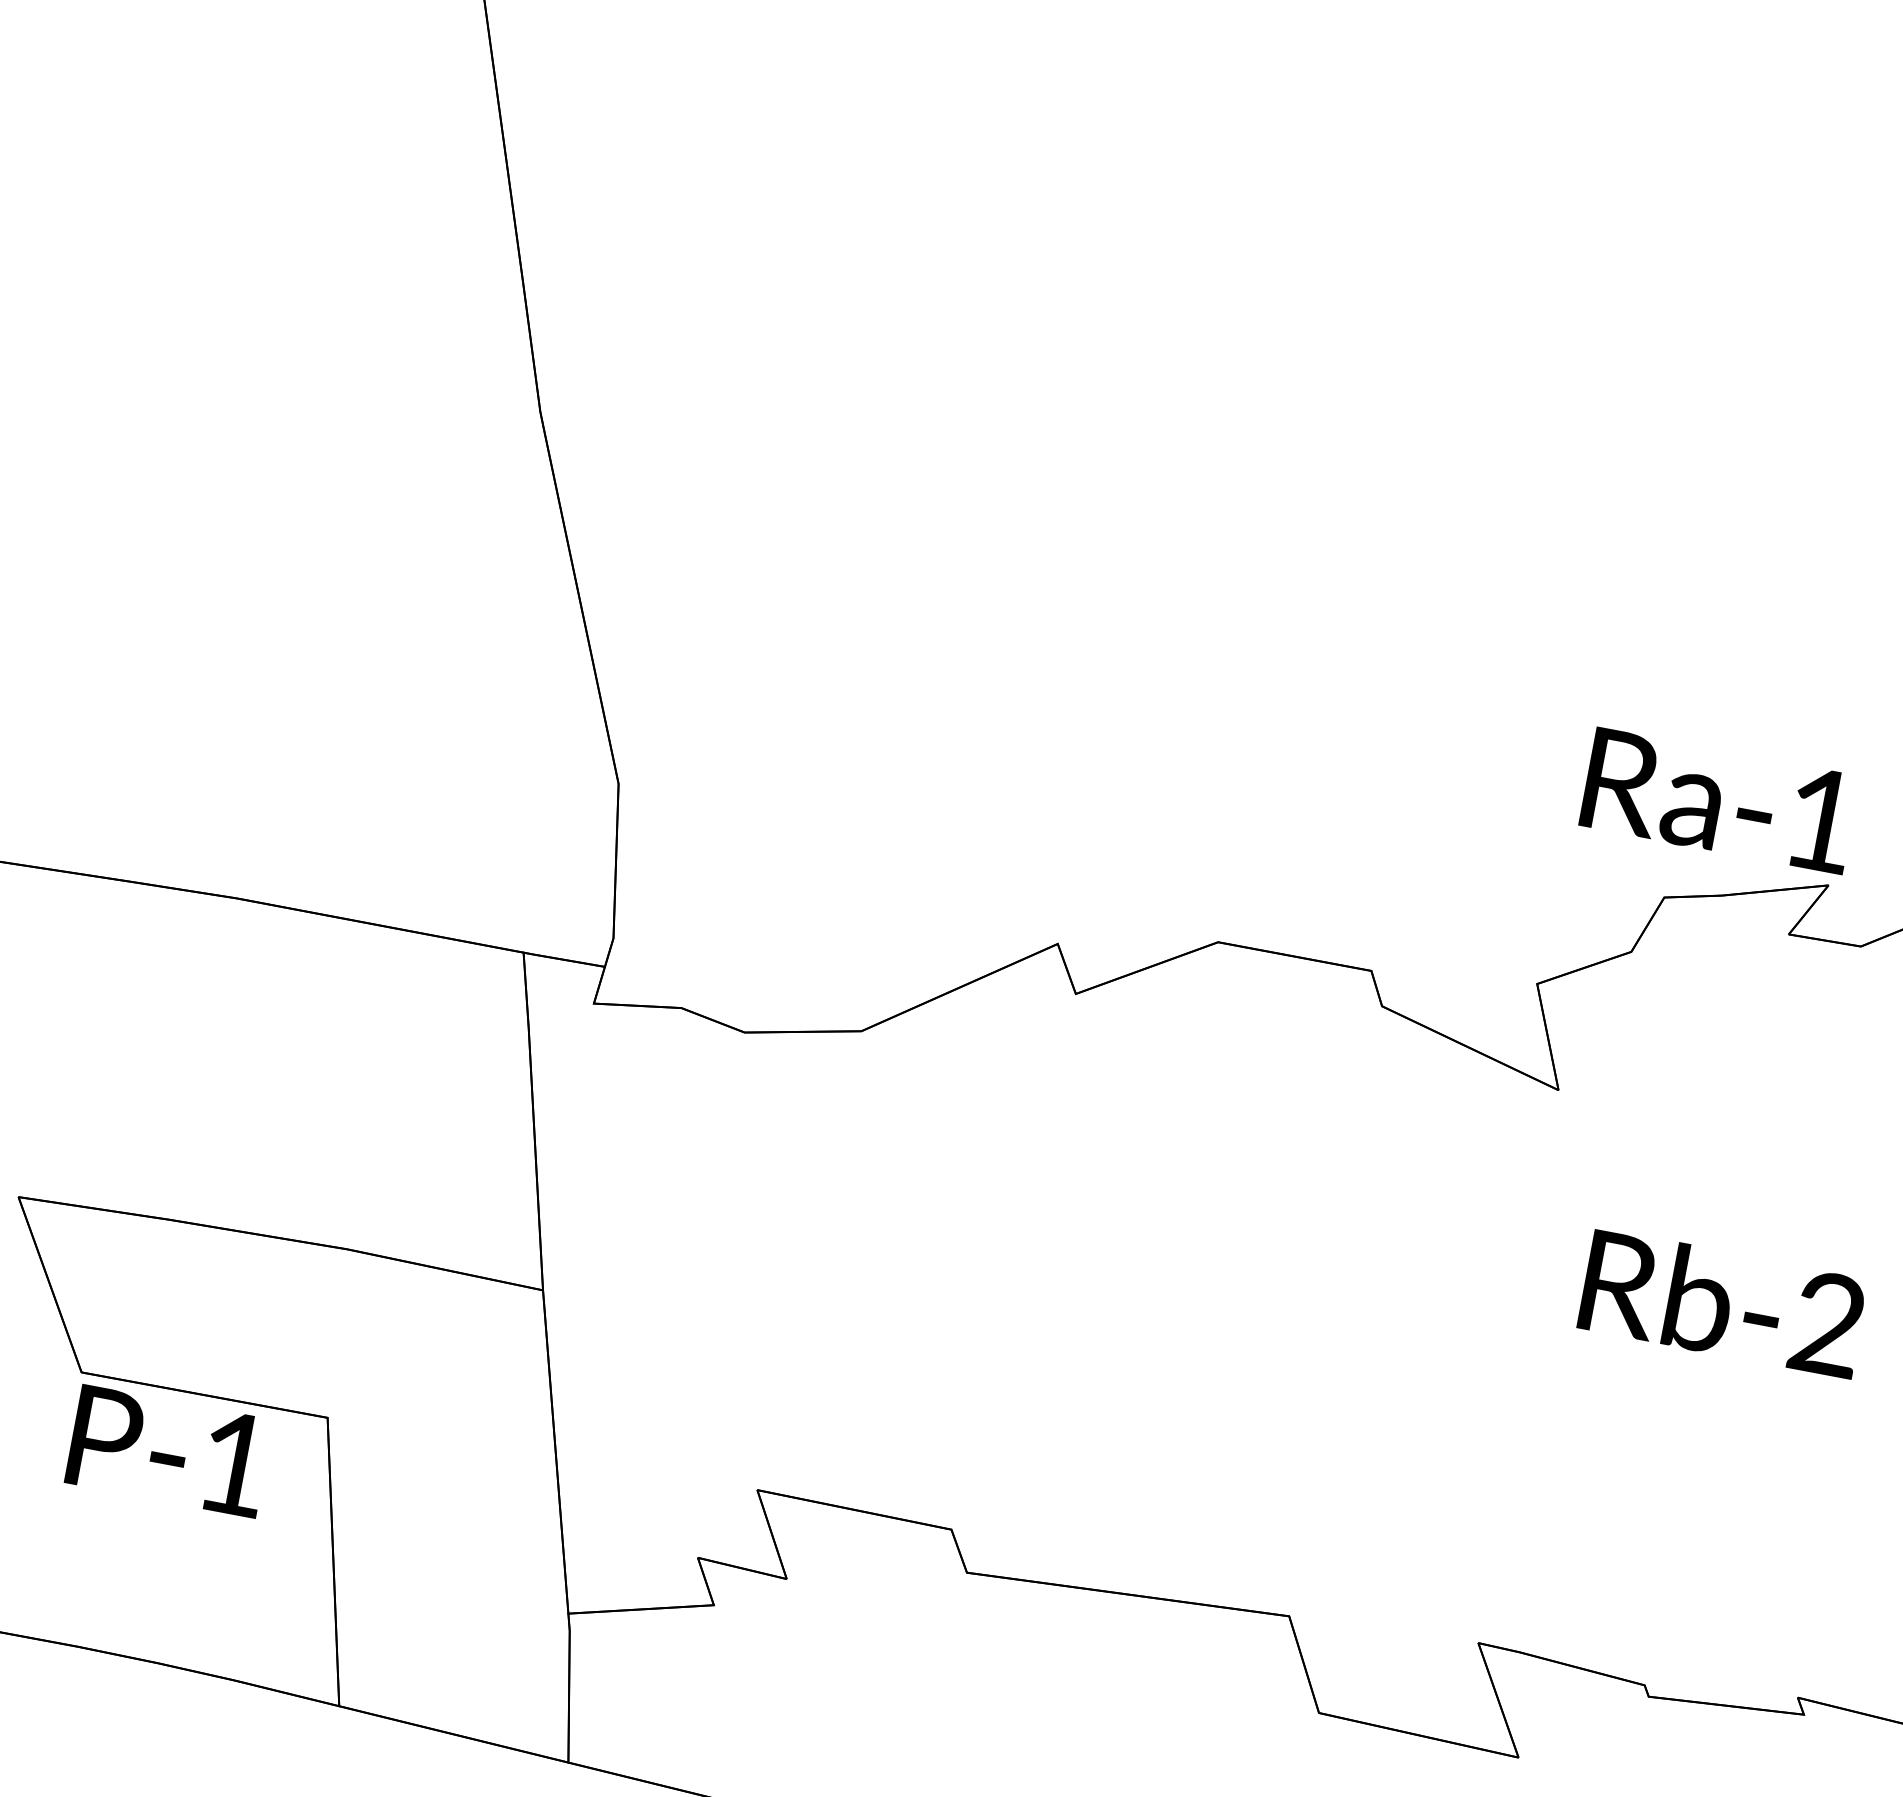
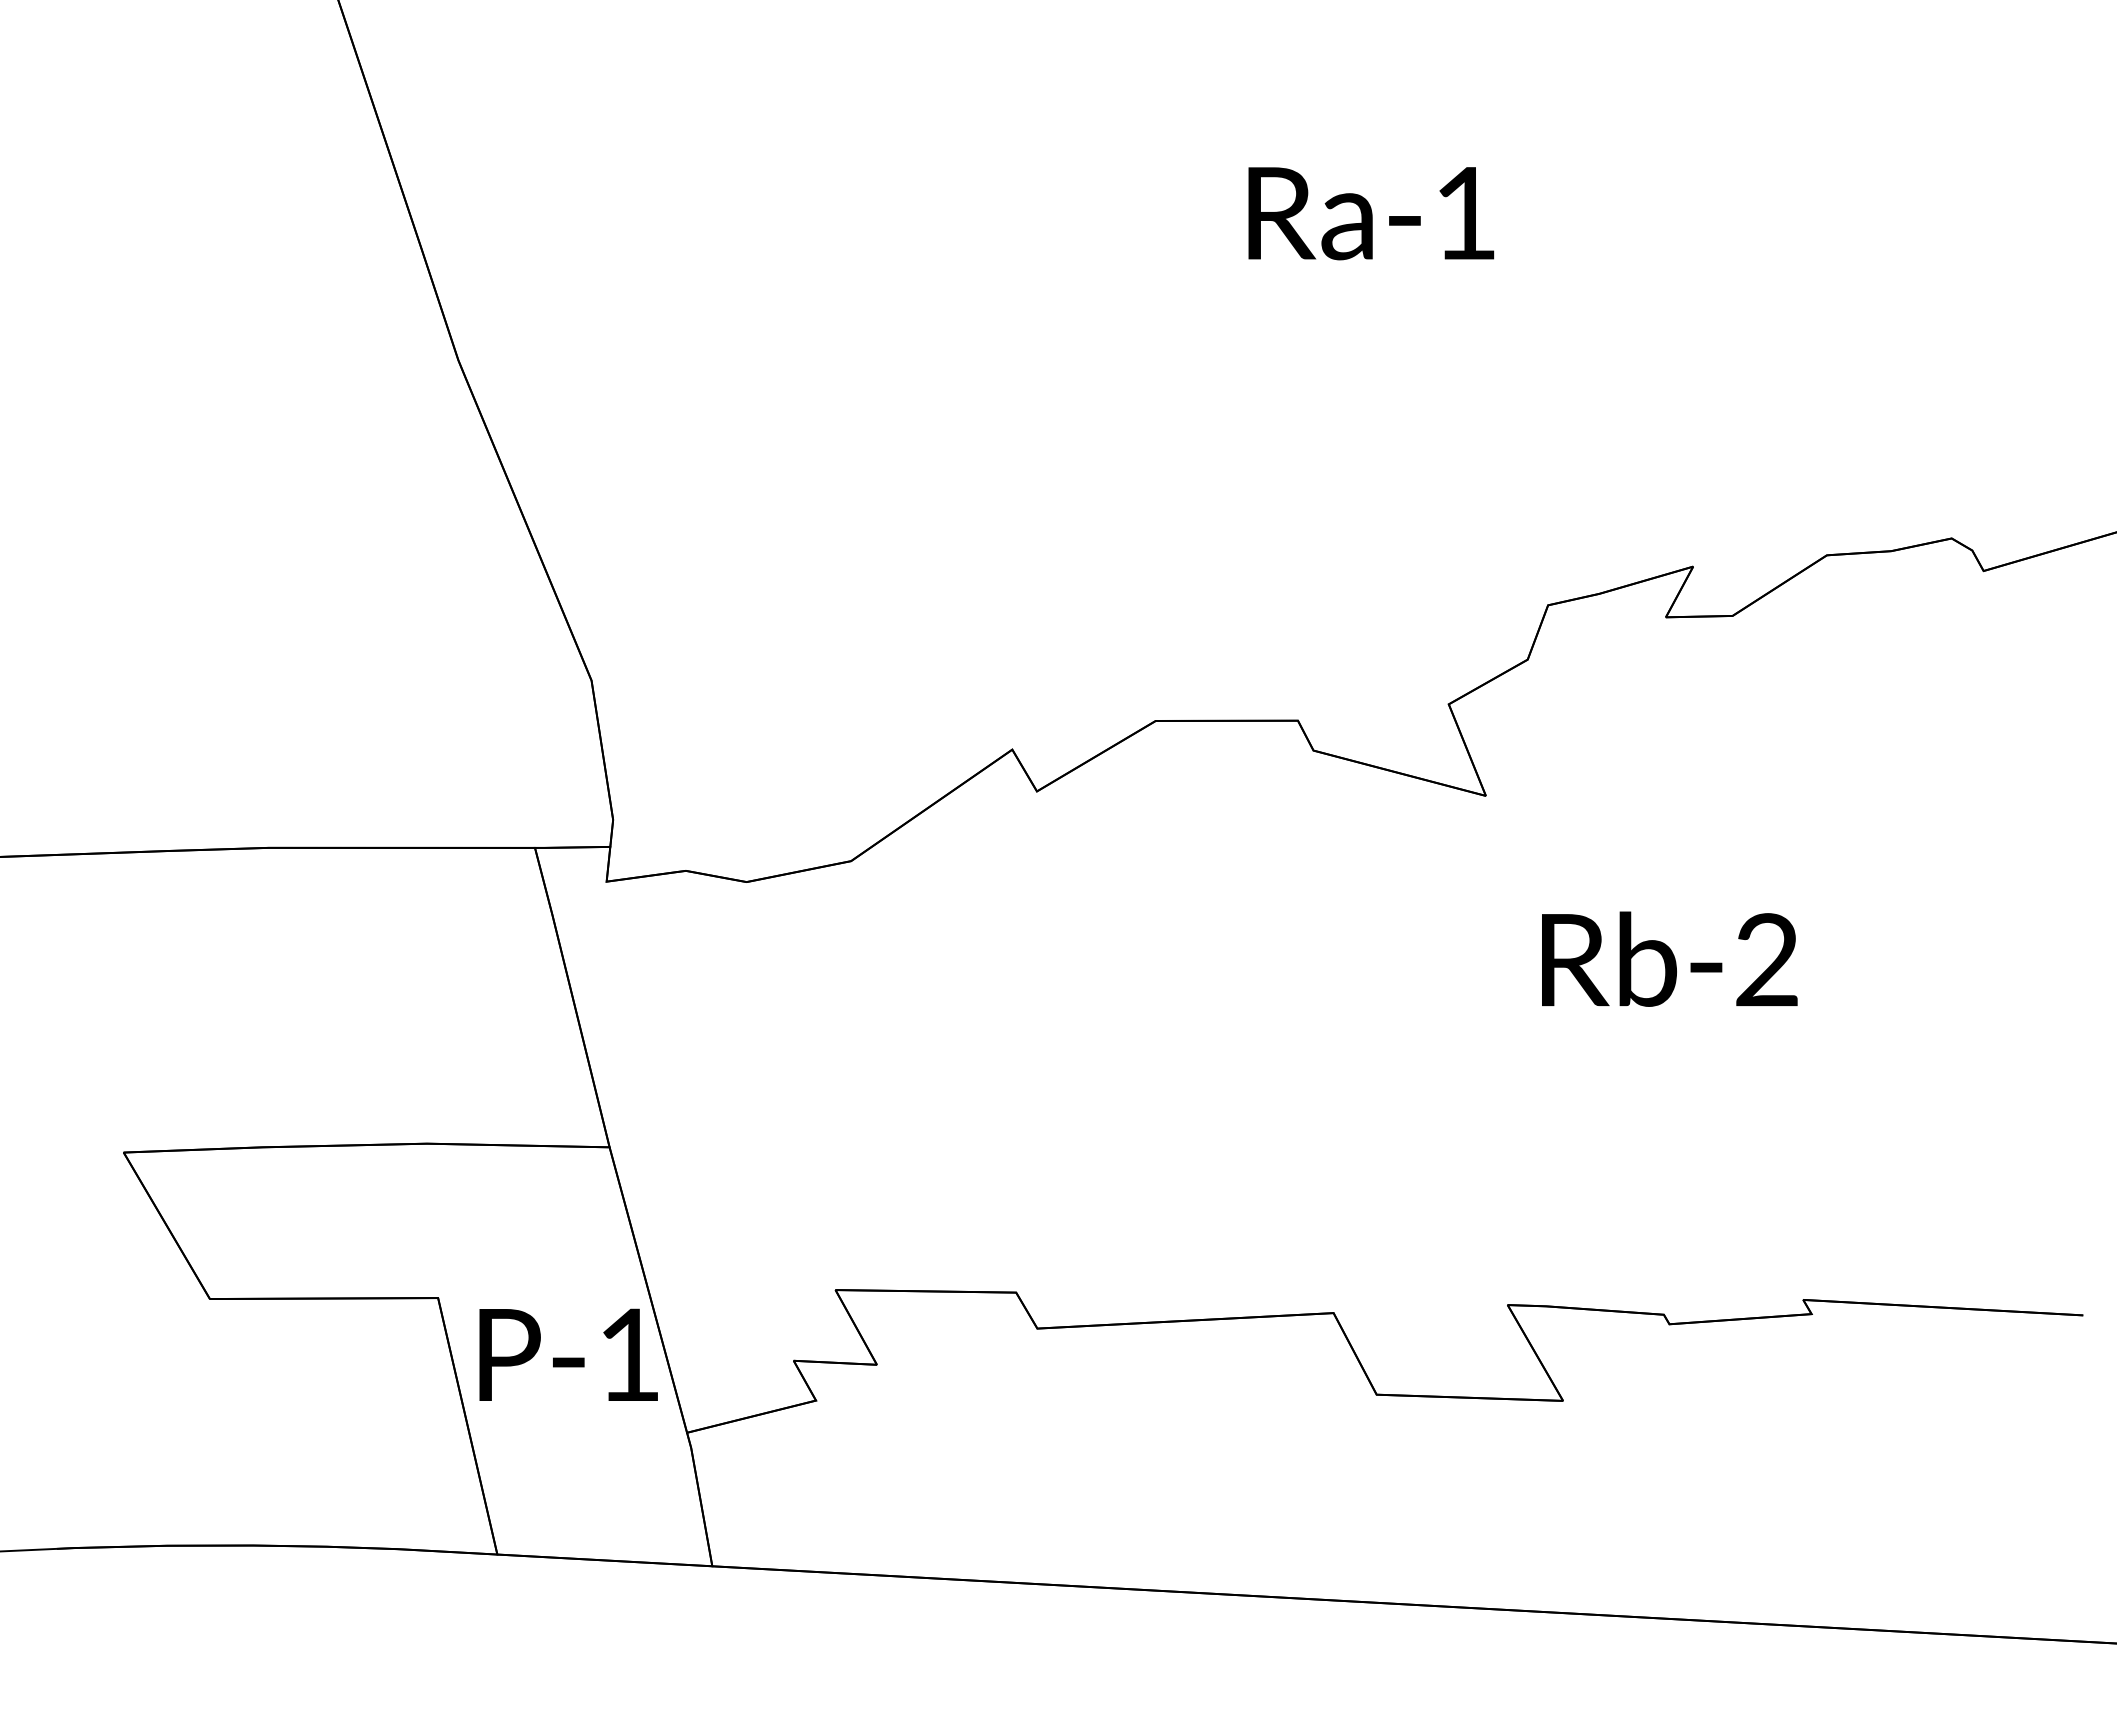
text: (1719, 801) -> (1371, 213), moved
text: (168, 1450) -> (568, 1354), moved

